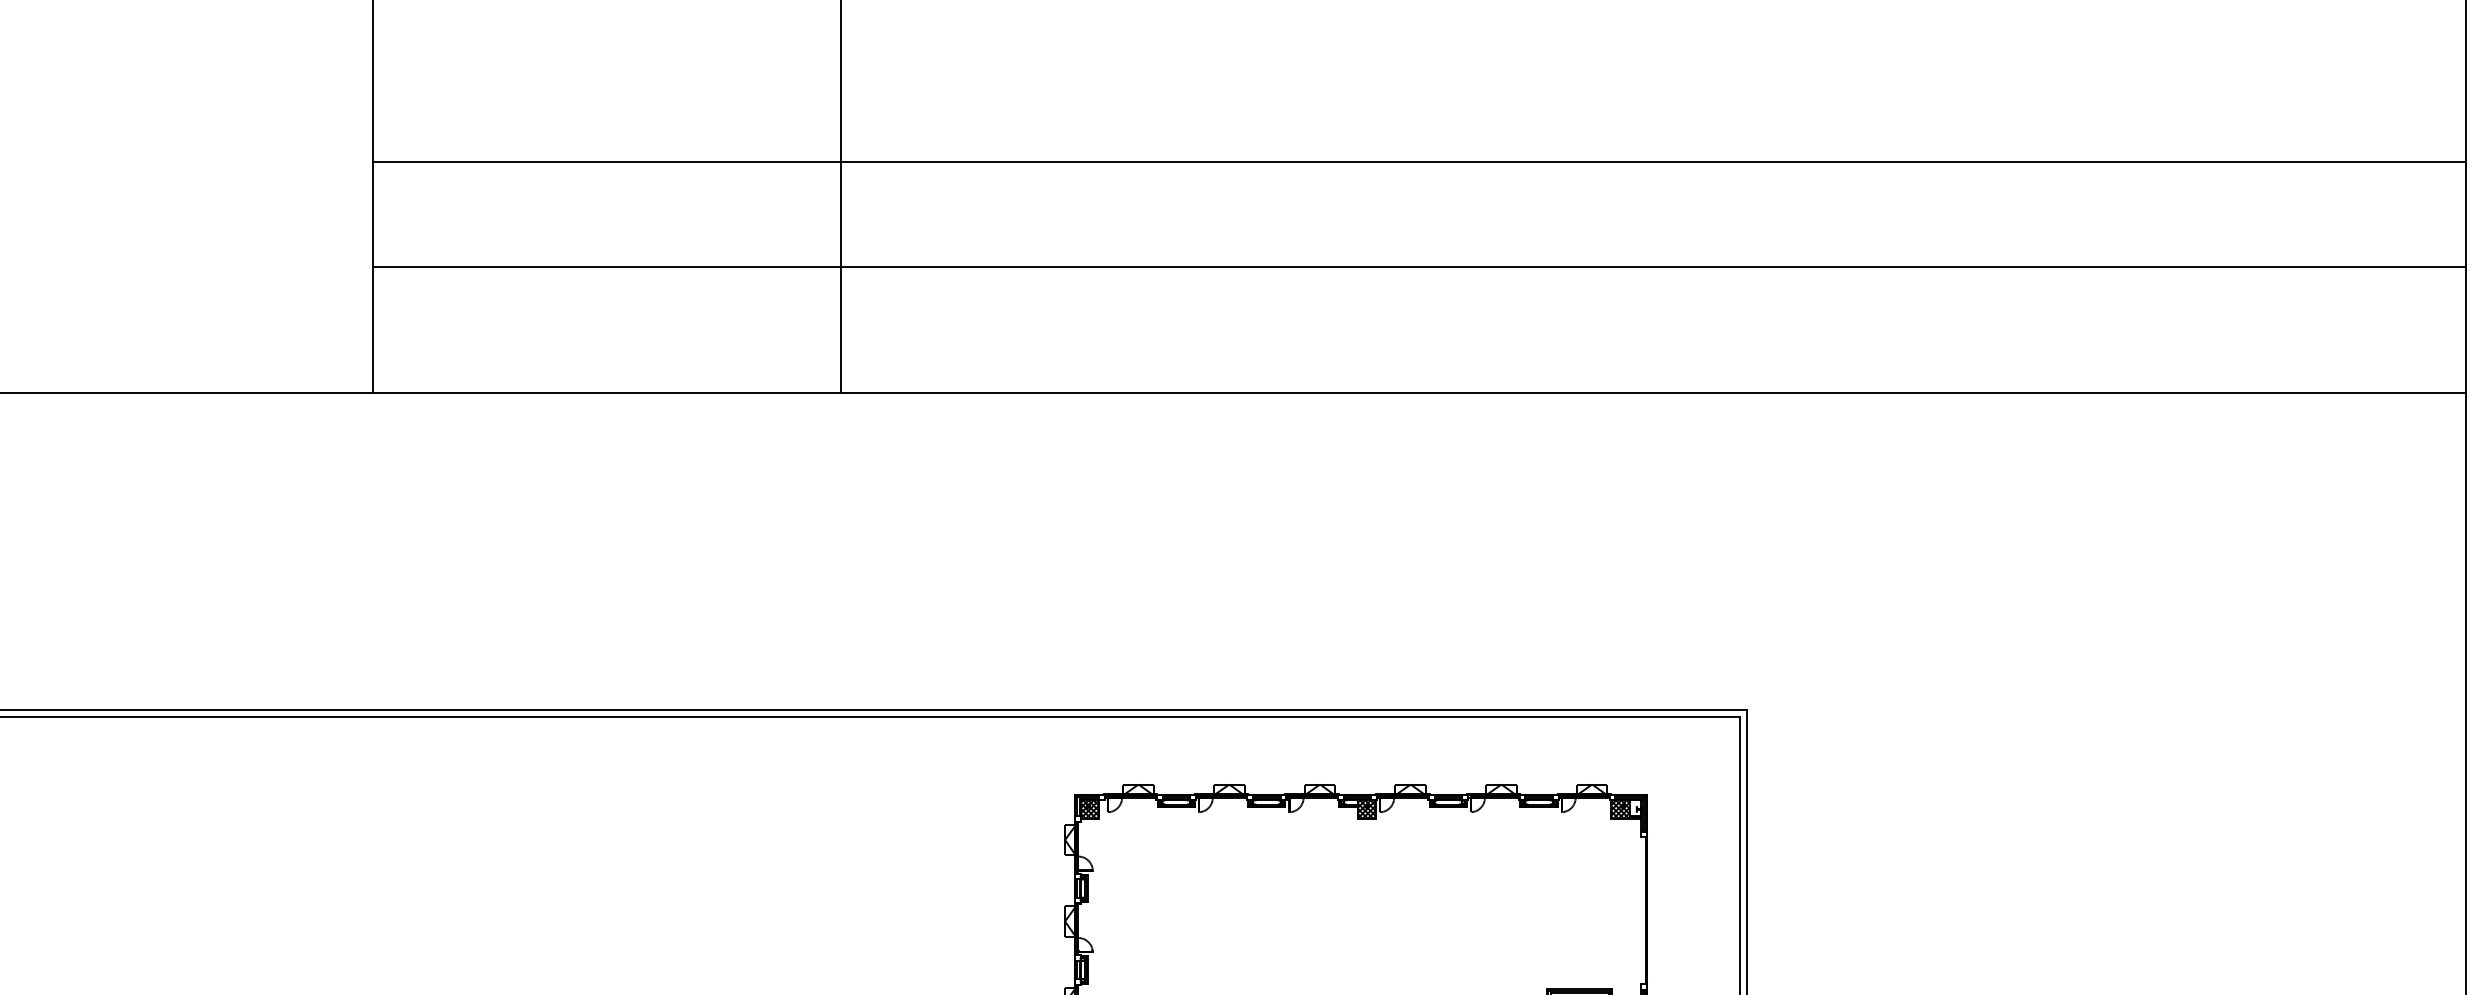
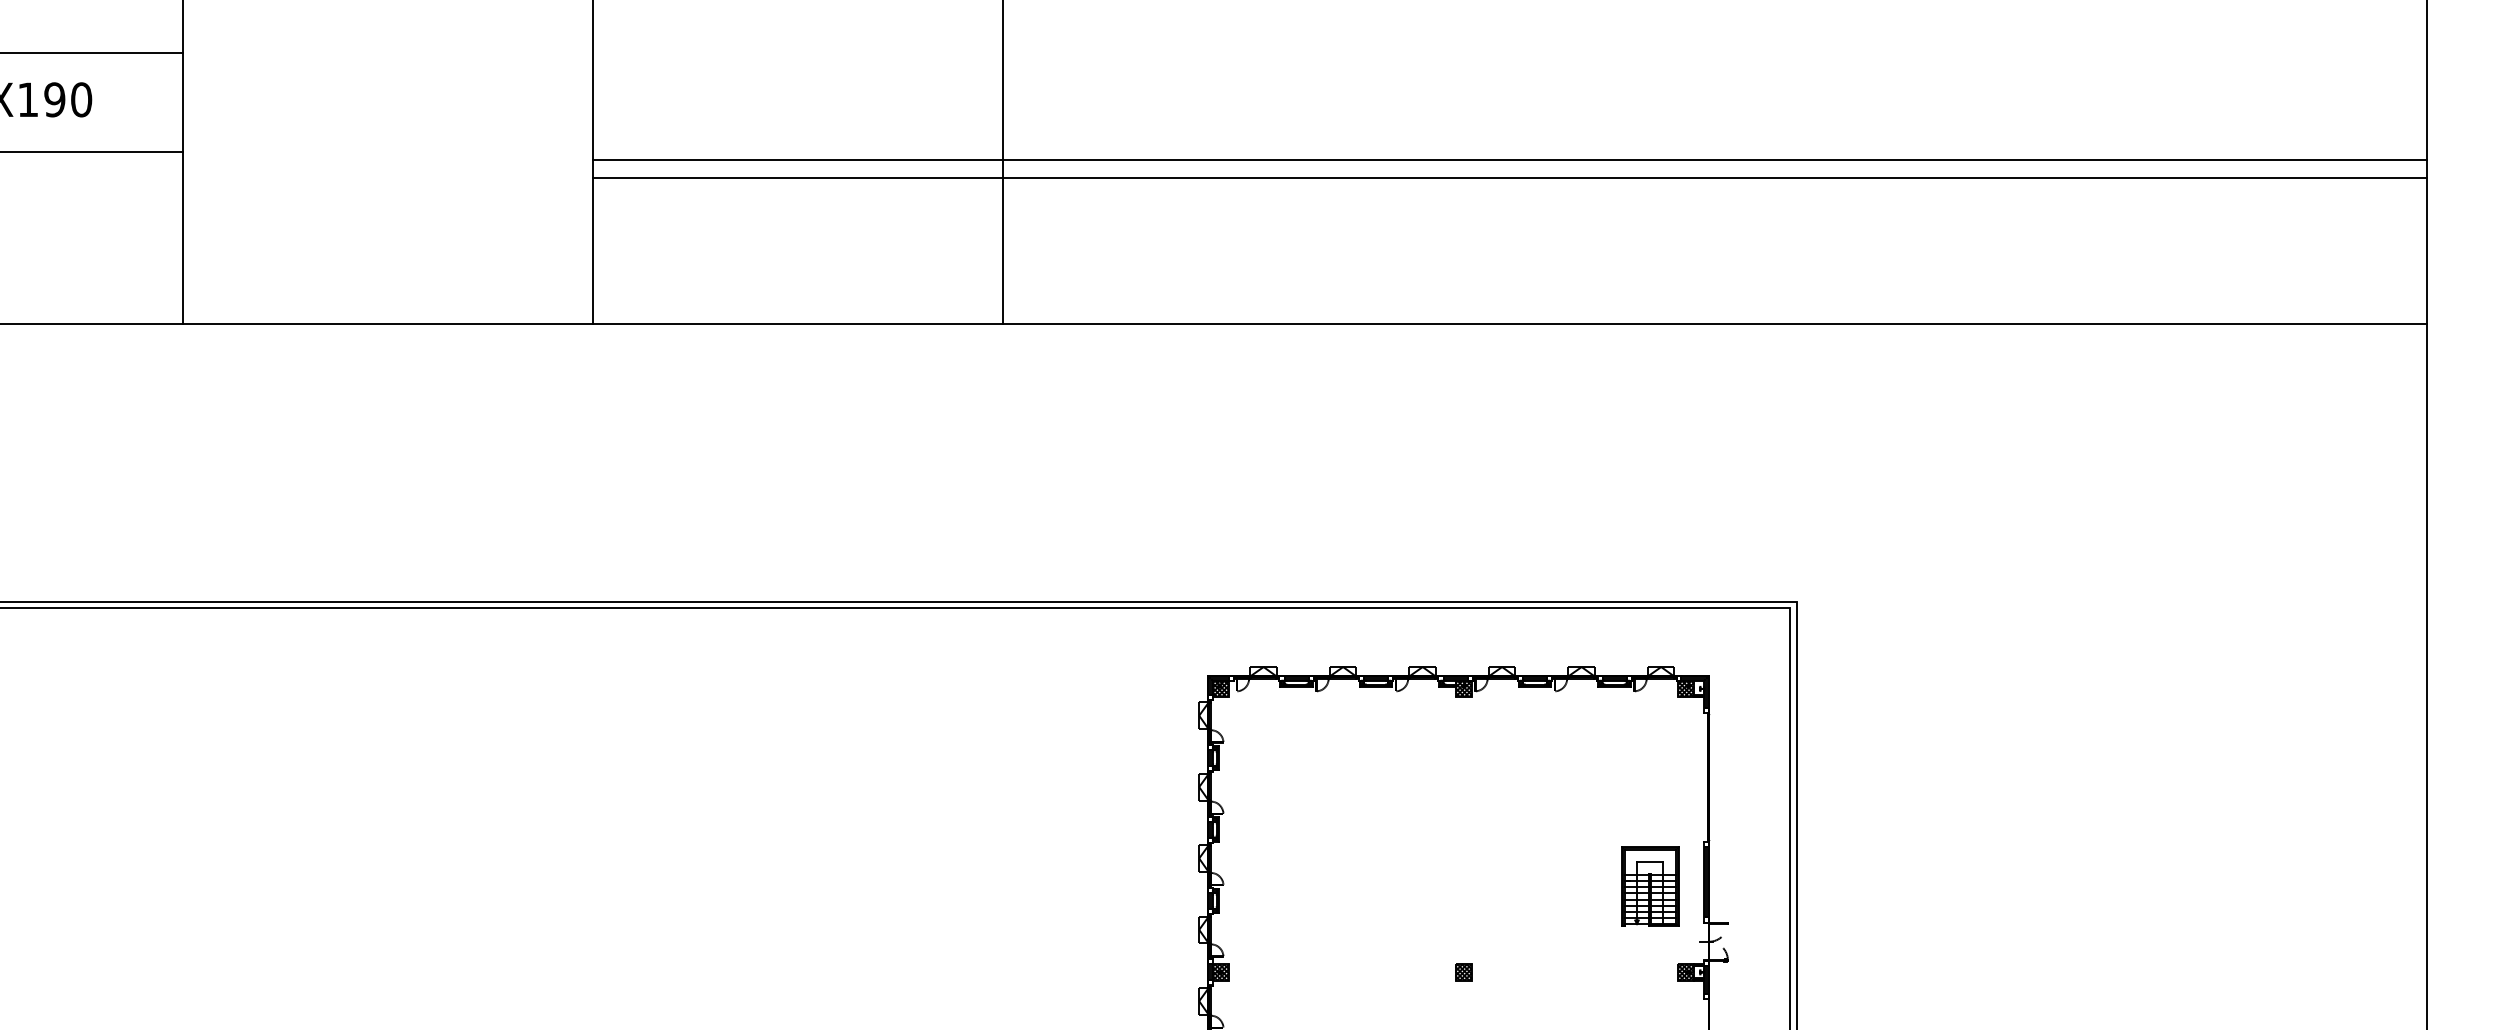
line: (1419, 162) -> (1509, 160), moved
line: (1419, 267) -> (1509, 178), moved

